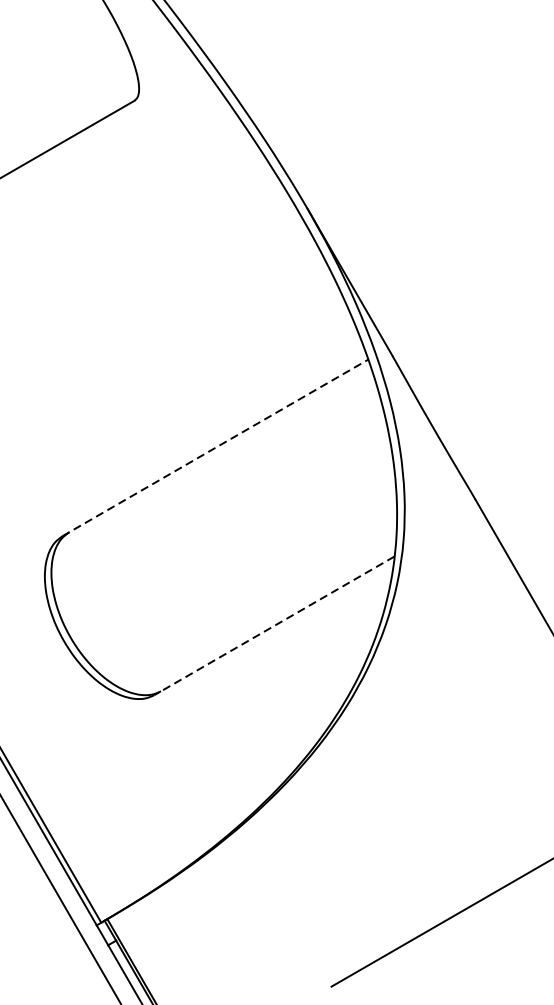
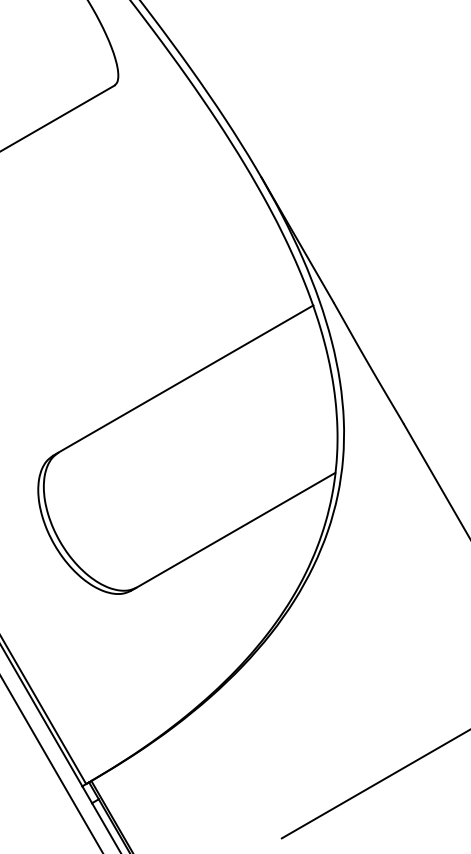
line: (215, 447) -> (183, 380), dashed -> solid
line: (274, 625) -> (233, 531), dashed -> solid

